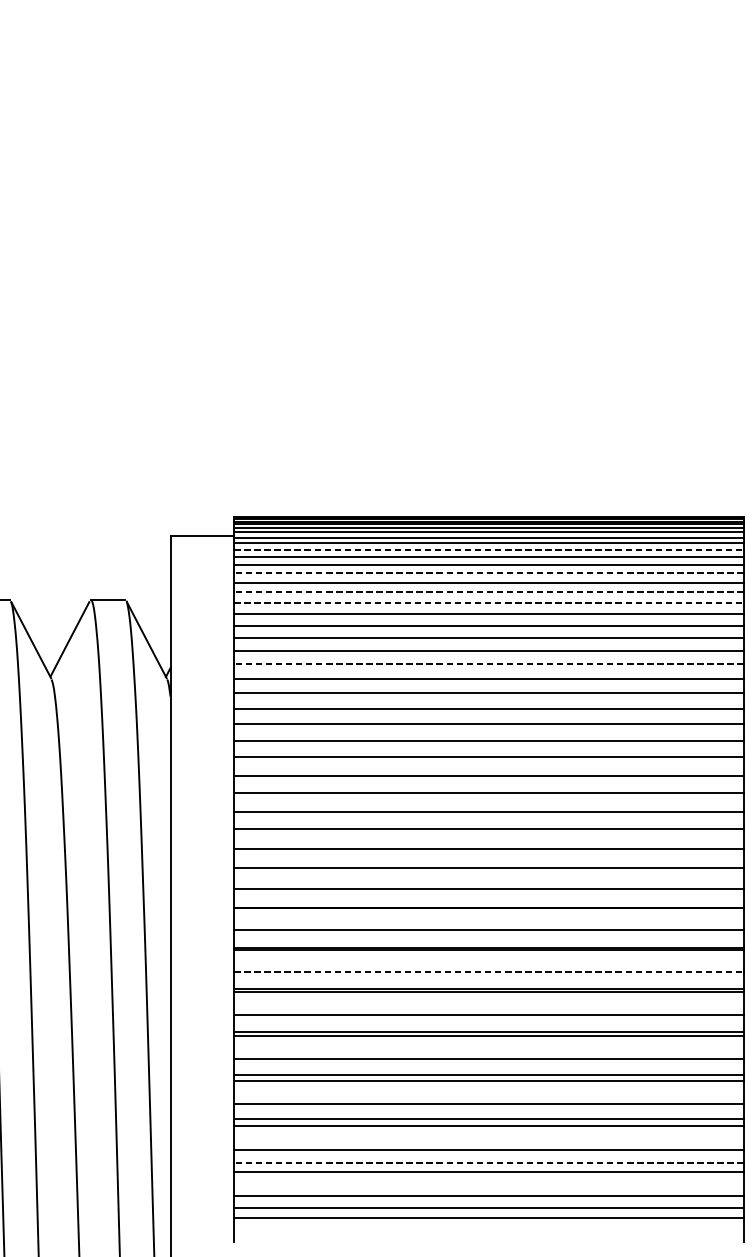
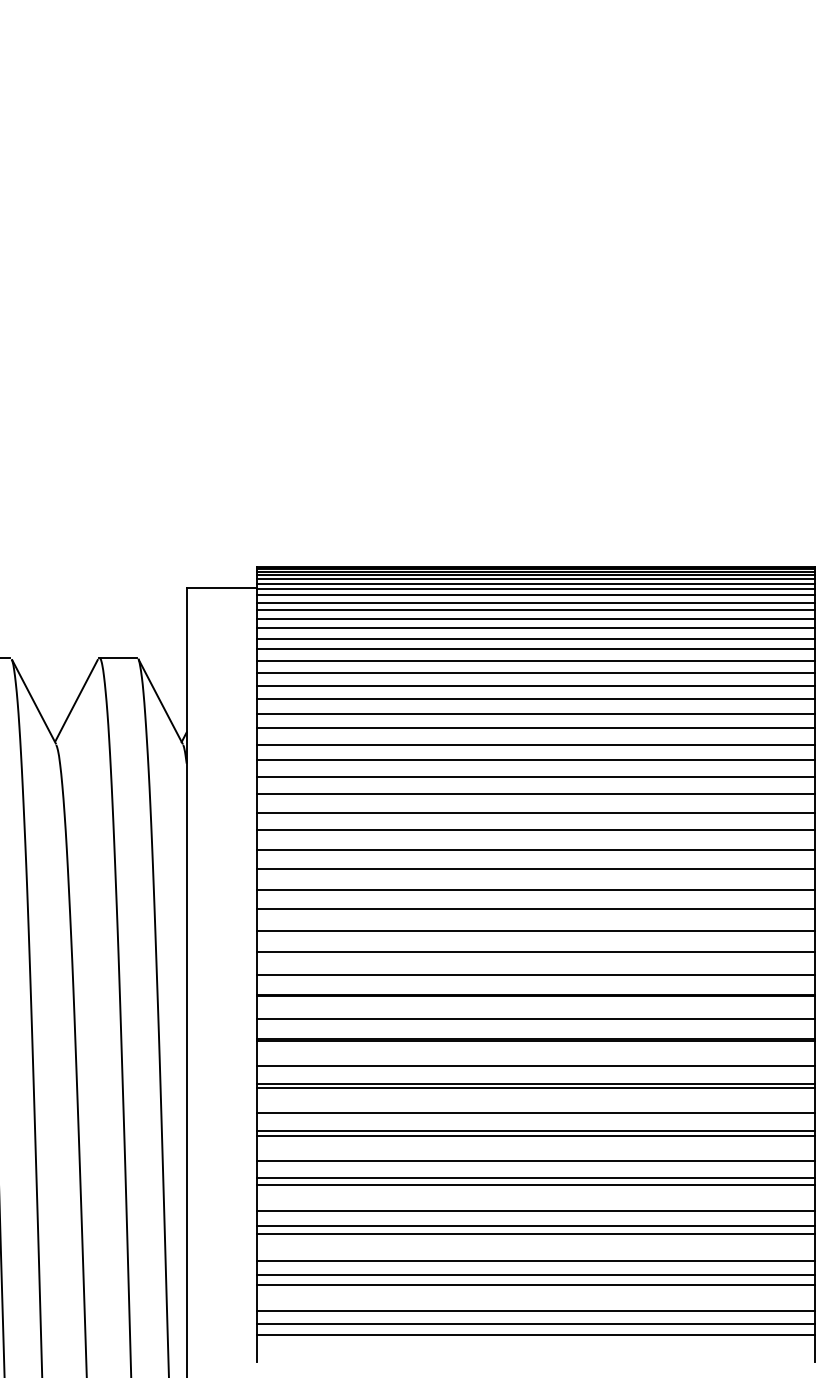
line: (489, 549) -> (536, 602), dashed -> solid
line: (488, 573) -> (535, 628), dashed -> solid
line: (488, 591) -> (535, 648), dashed -> solid
line: (489, 602) -> (536, 660), dashed -> solid
line: (488, 664) -> (535, 728), dashed -> solid
line: (489, 971) -> (536, 1065), dashed -> solid
line: (488, 1163) -> (535, 1275), dashed -> solid

